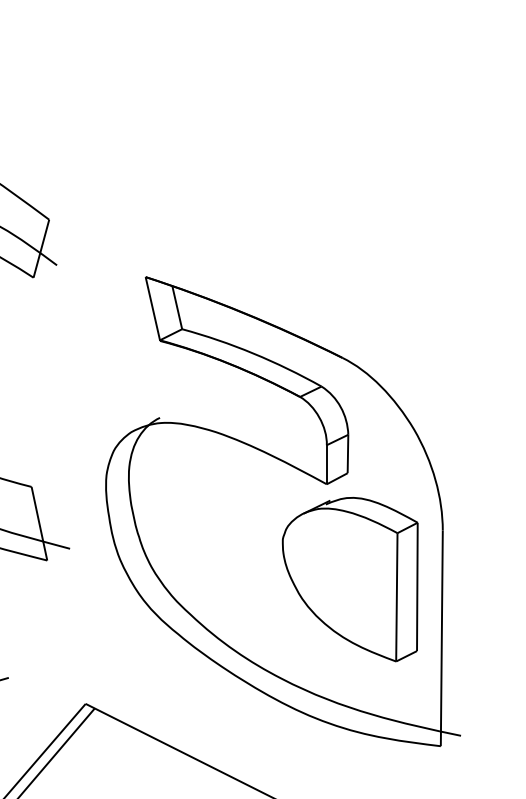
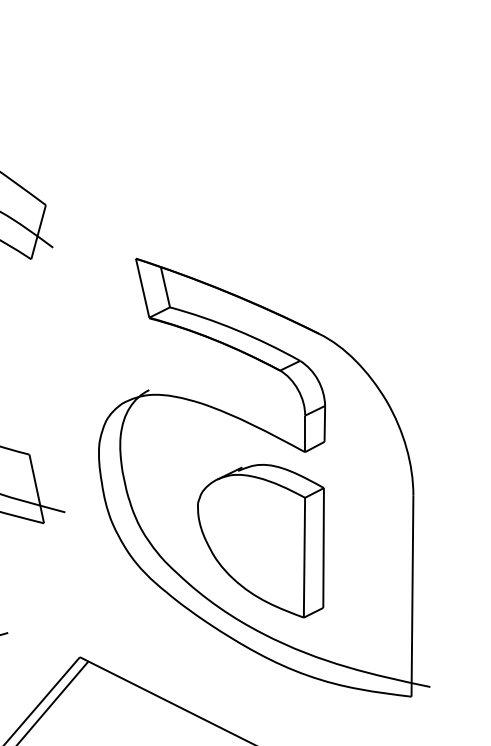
part: (349, 579) -> (260, 541), moved

